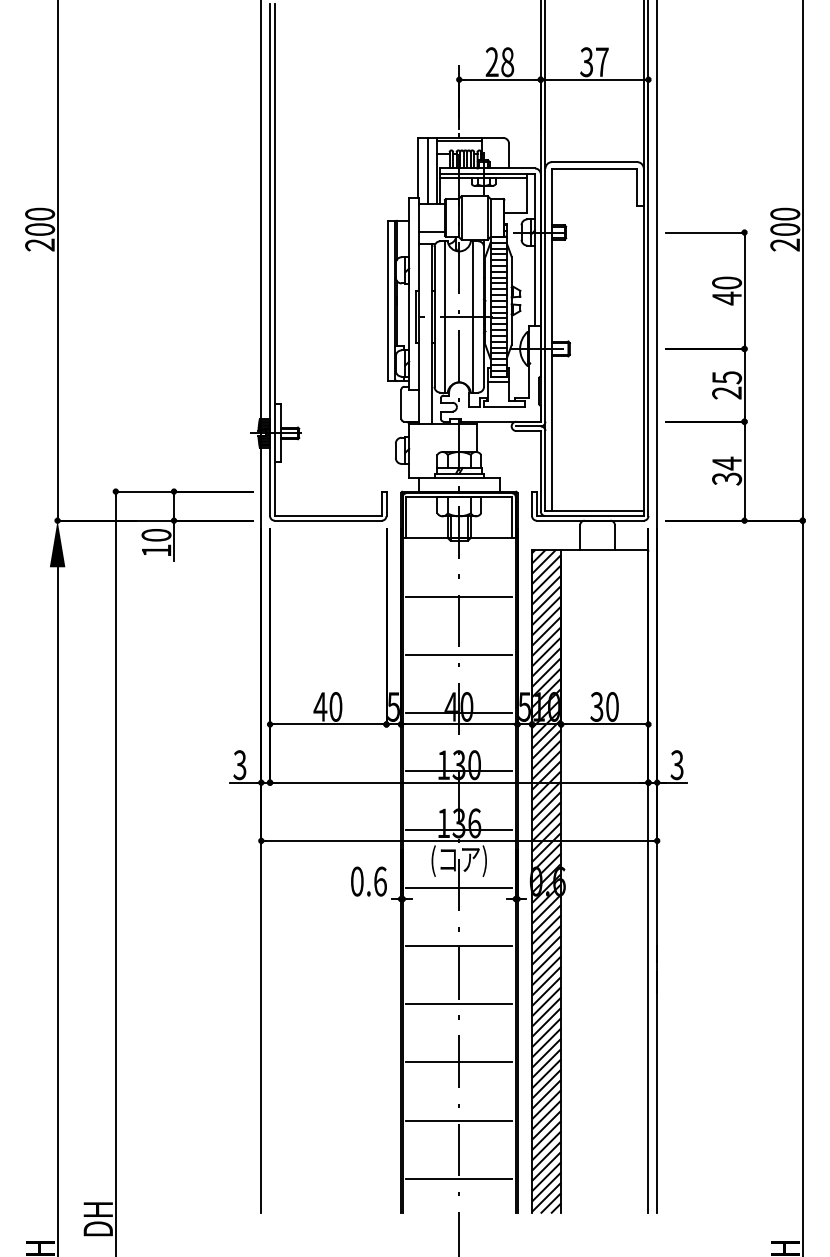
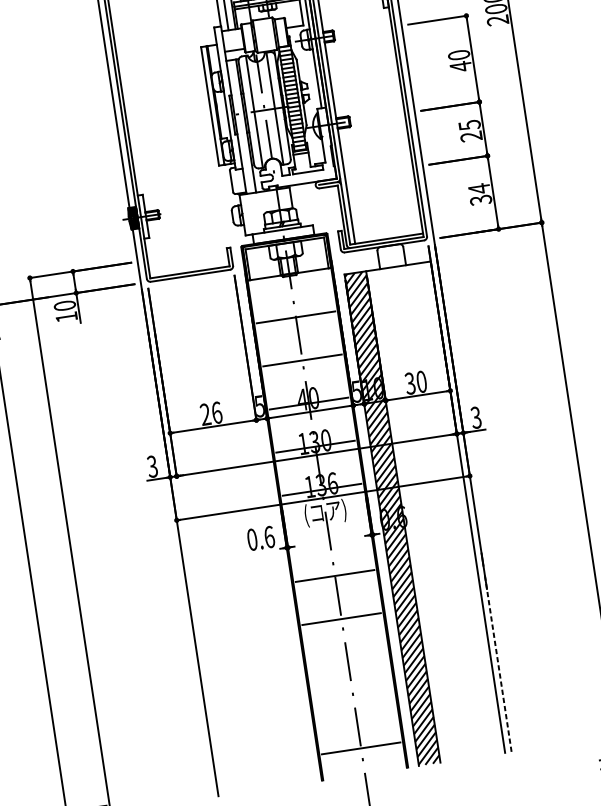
text: (327, 706) -> (210, 413), 40 -> 26
line: (459, 887) -> (328, 532), removed
line: (459, 1062) -> (348, 662), removed
line: (657, 1092) -> (498, 662), solid -> dashed
line: (459, 1120) -> (354, 705), removed

